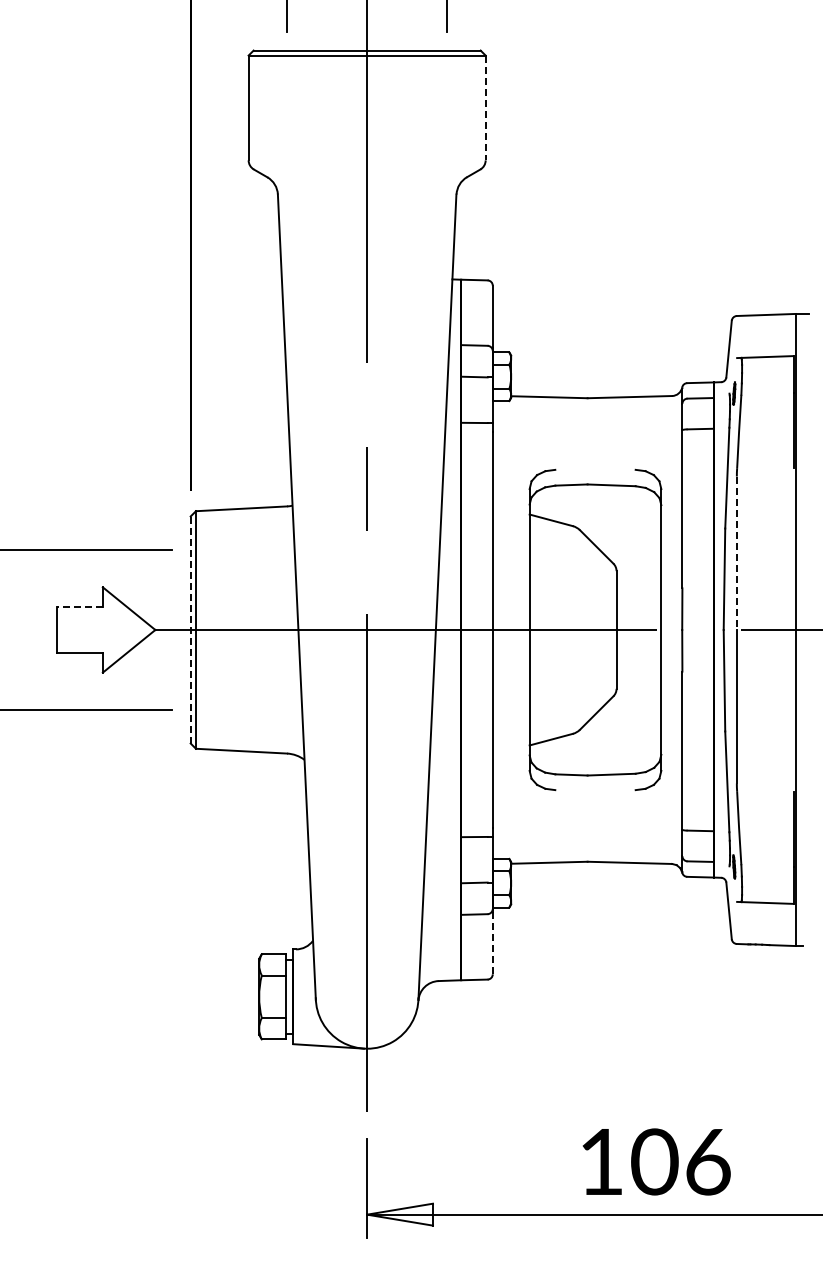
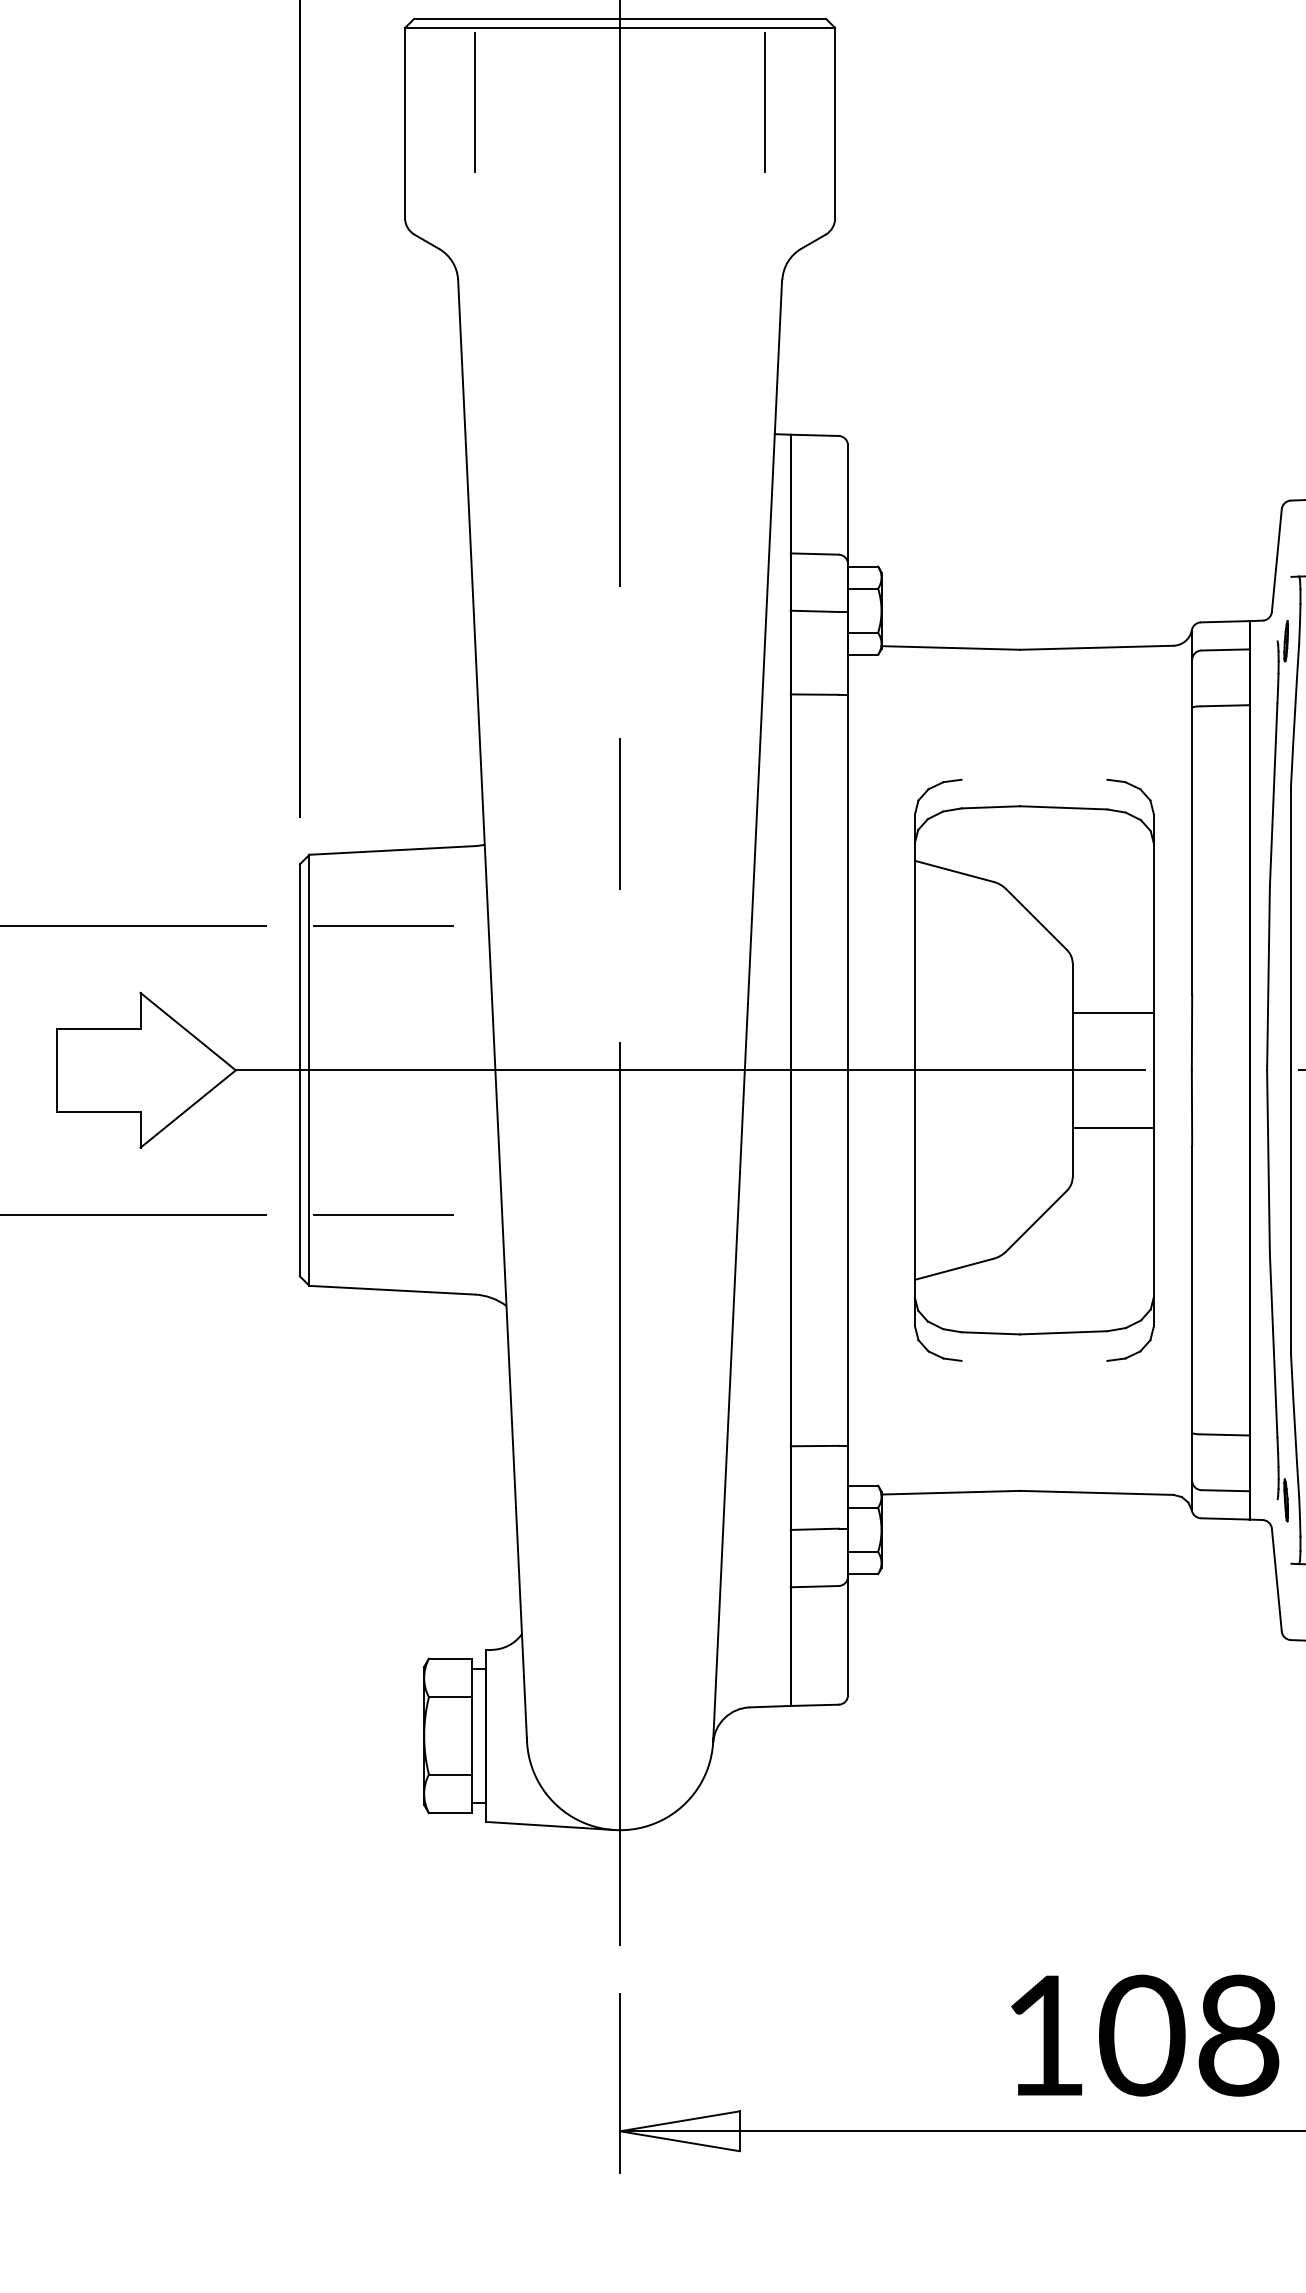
line: (287, 96) -> (475, 102), added
line: (446, 96) -> (764, 102), added
line: (485, 108) -> (834, 124), dashed -> solid
line: (236, 550) -> (383, 926), added
line: (736, 553) -> (1290, 931), dashed -> solid
line: (638, 598) -> (1112, 1013), added
line: (79, 607) -> (98, 1029), dashed -> solid
line: (190, 630) -> (299, 1071), dashed -> solid
line: (638, 661) -> (1112, 1127), added
line: (236, 709) -> (383, 1214), added
line: (492, 943) -> (847, 1639), dashed -> solid
text: (708, 1161) -> (1239, 2034), 106 -> 108

